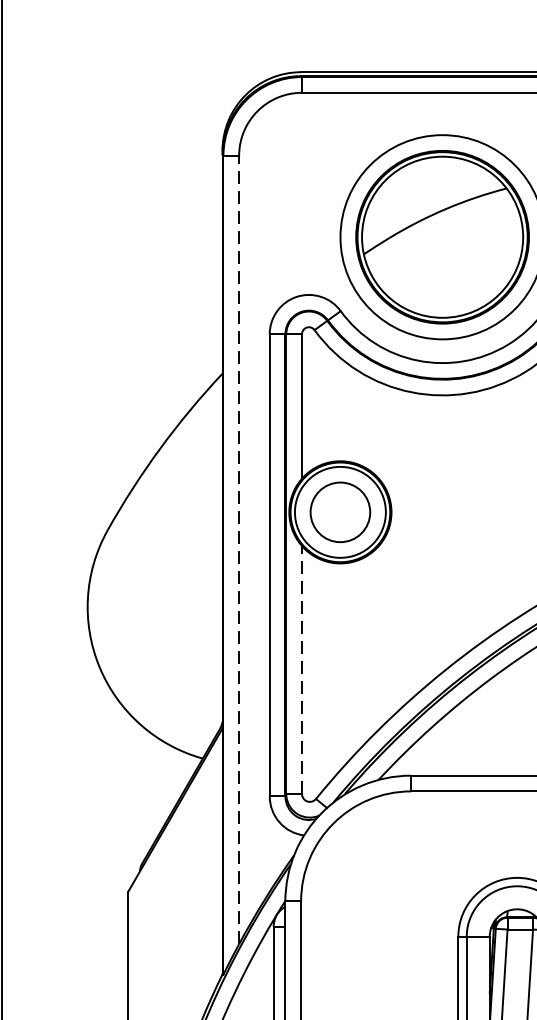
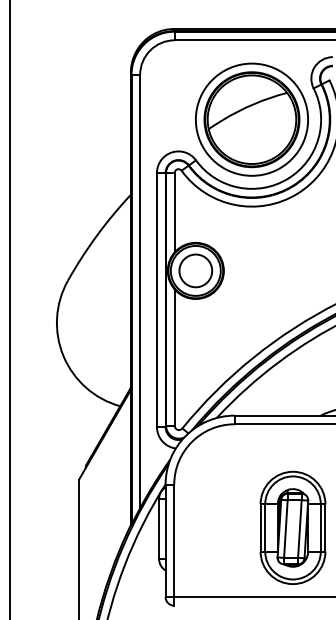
line: (239, 549) -> (140, 291), dashed -> solid
line: (301, 669) -> (174, 357), dashed -> solid

